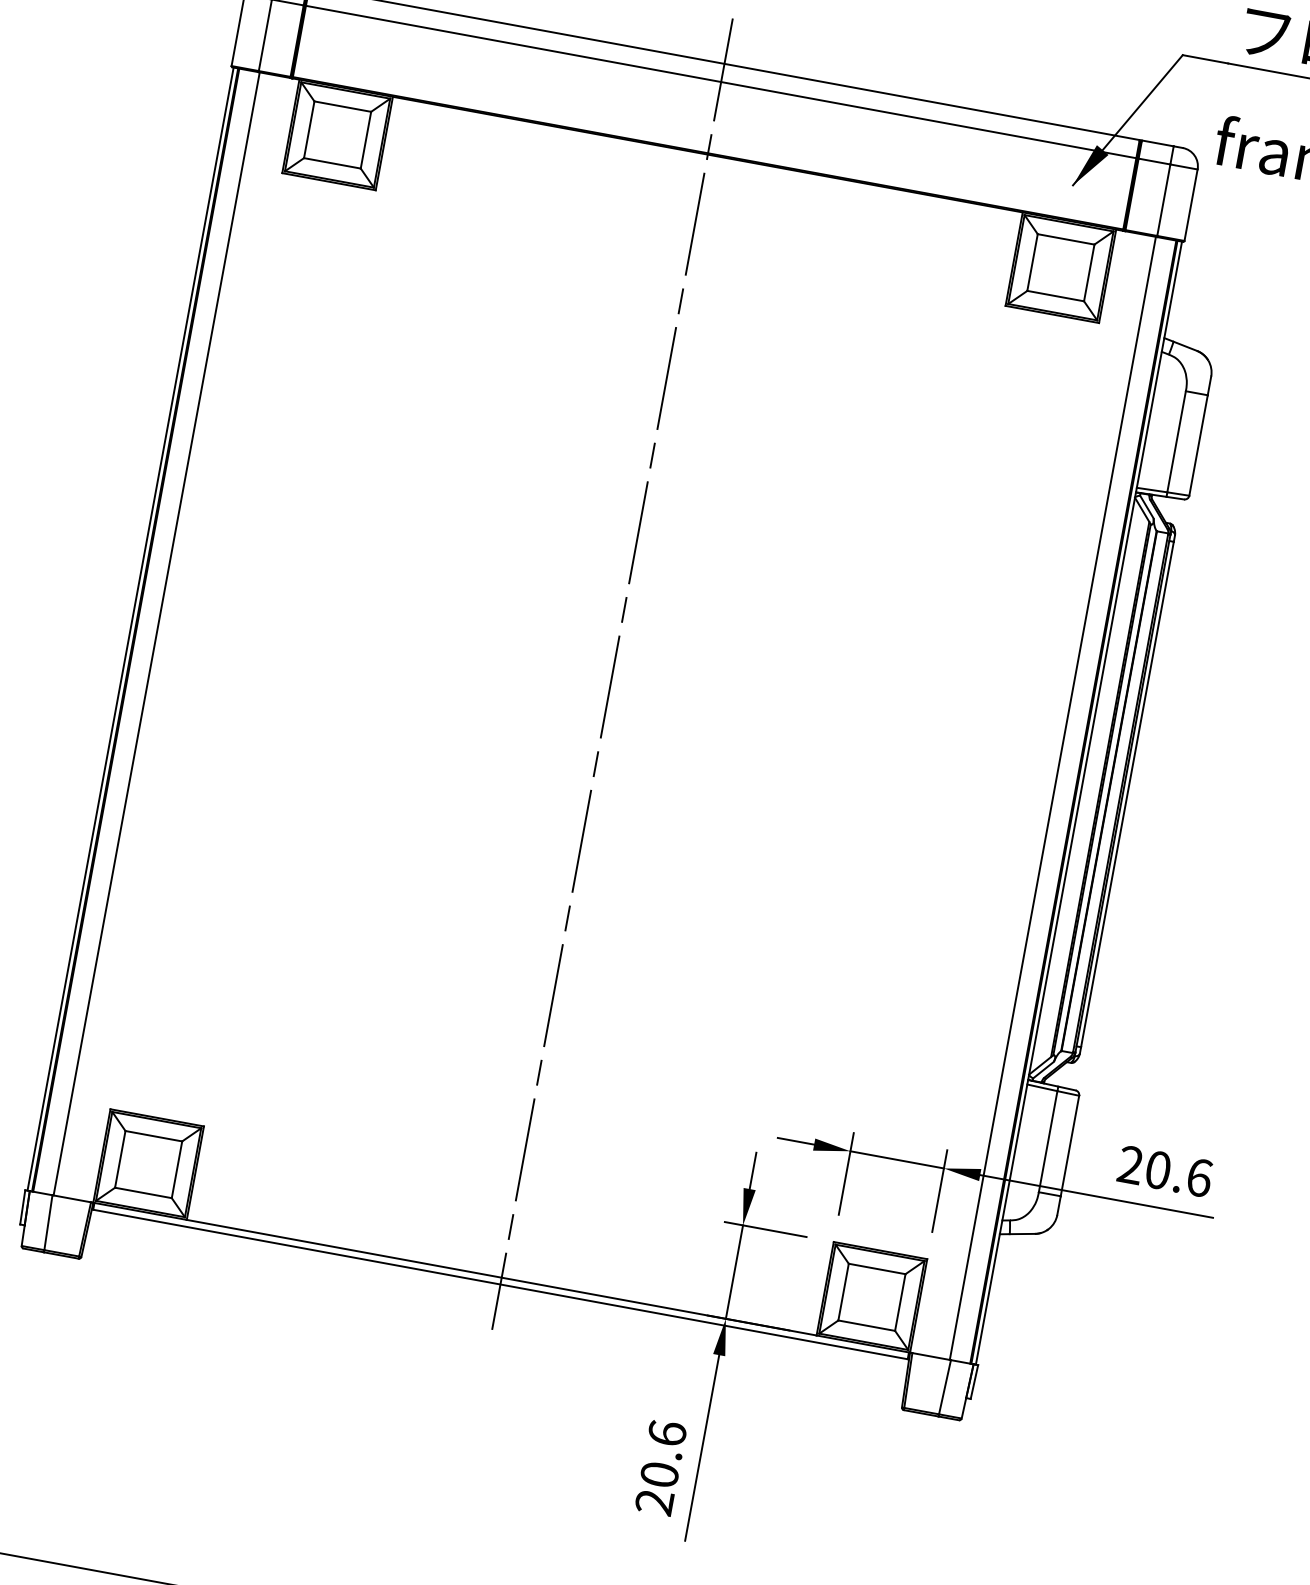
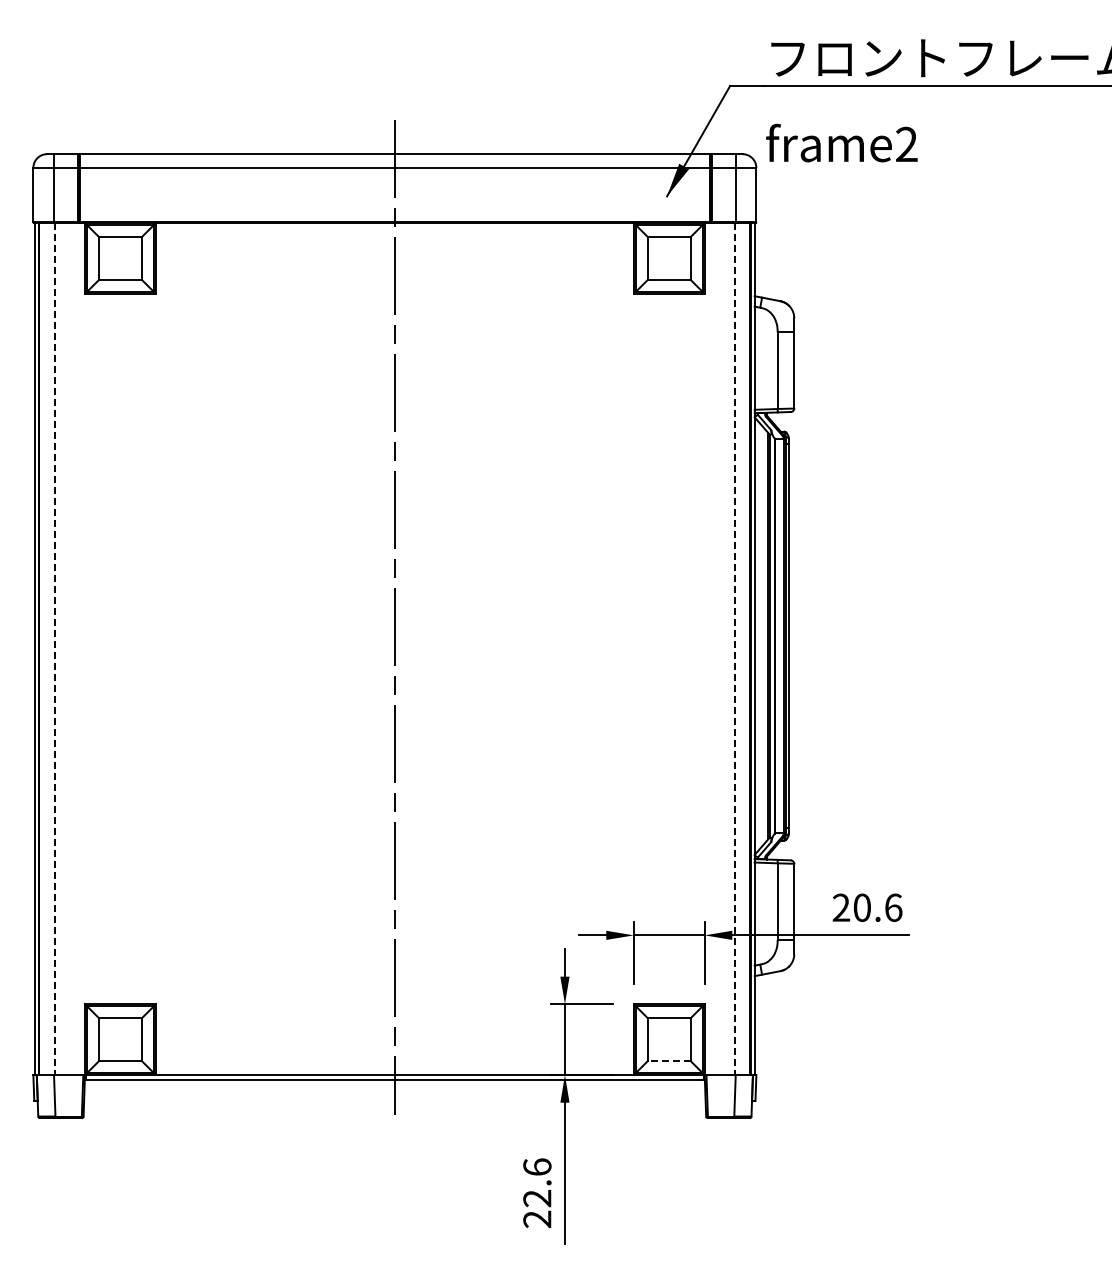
line: (156, 634) -> (54, 649), solid -> dashed
line: (1052, 798) -> (734, 649), solid -> dashed
line: (866, 1326) -> (669, 1061), solid -> dashed
text: (659, 1474) -> (537, 1198), 20.6 -> 22.6

